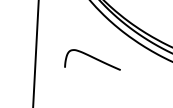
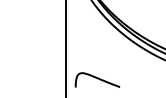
curve: (92, 59) -> (97, 79), moved

